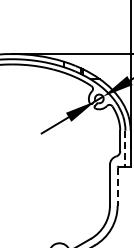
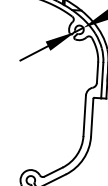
line: (125, 148) -> (102, 80), dashed -> solid
line: (117, 187) -> (92, 118), dashed -> solid

